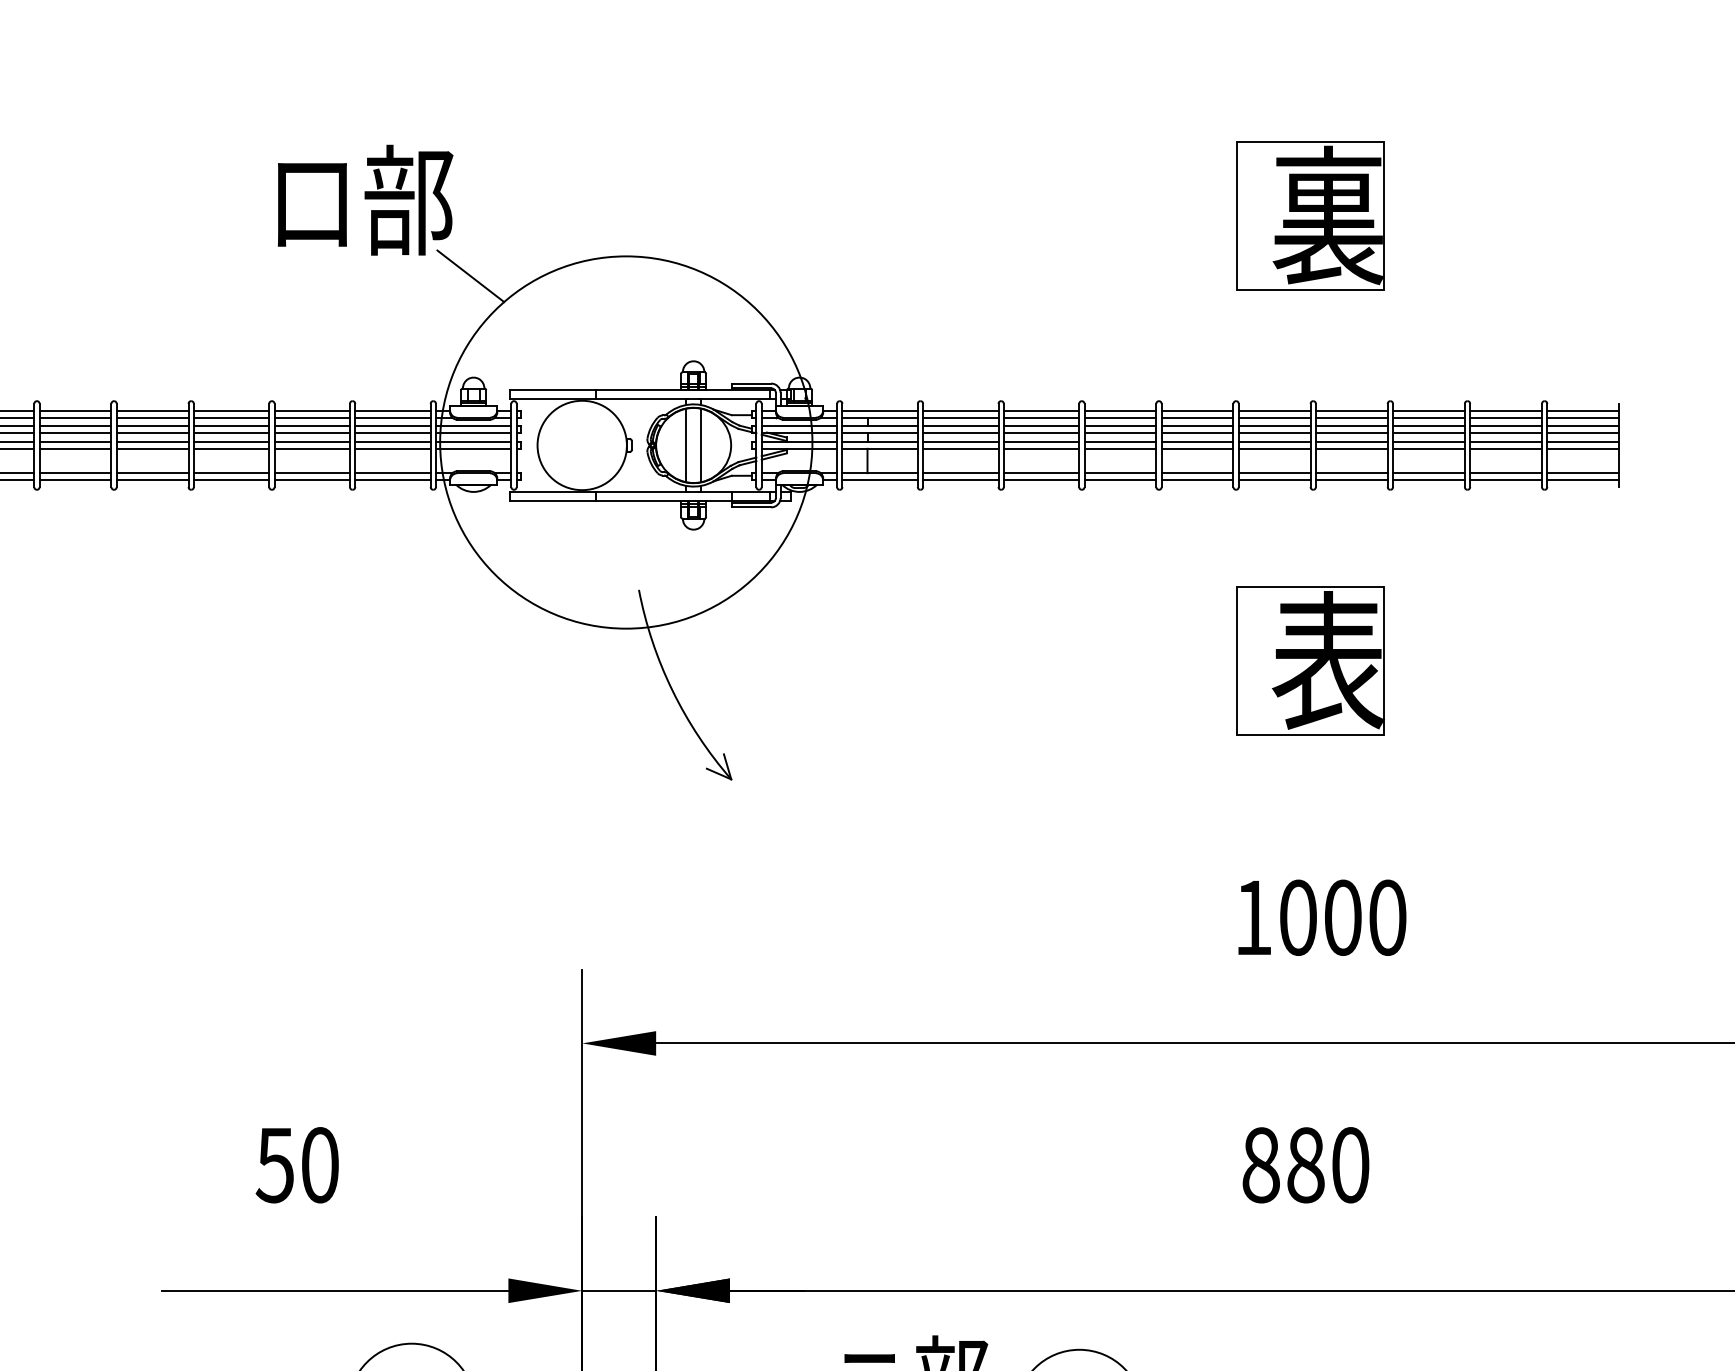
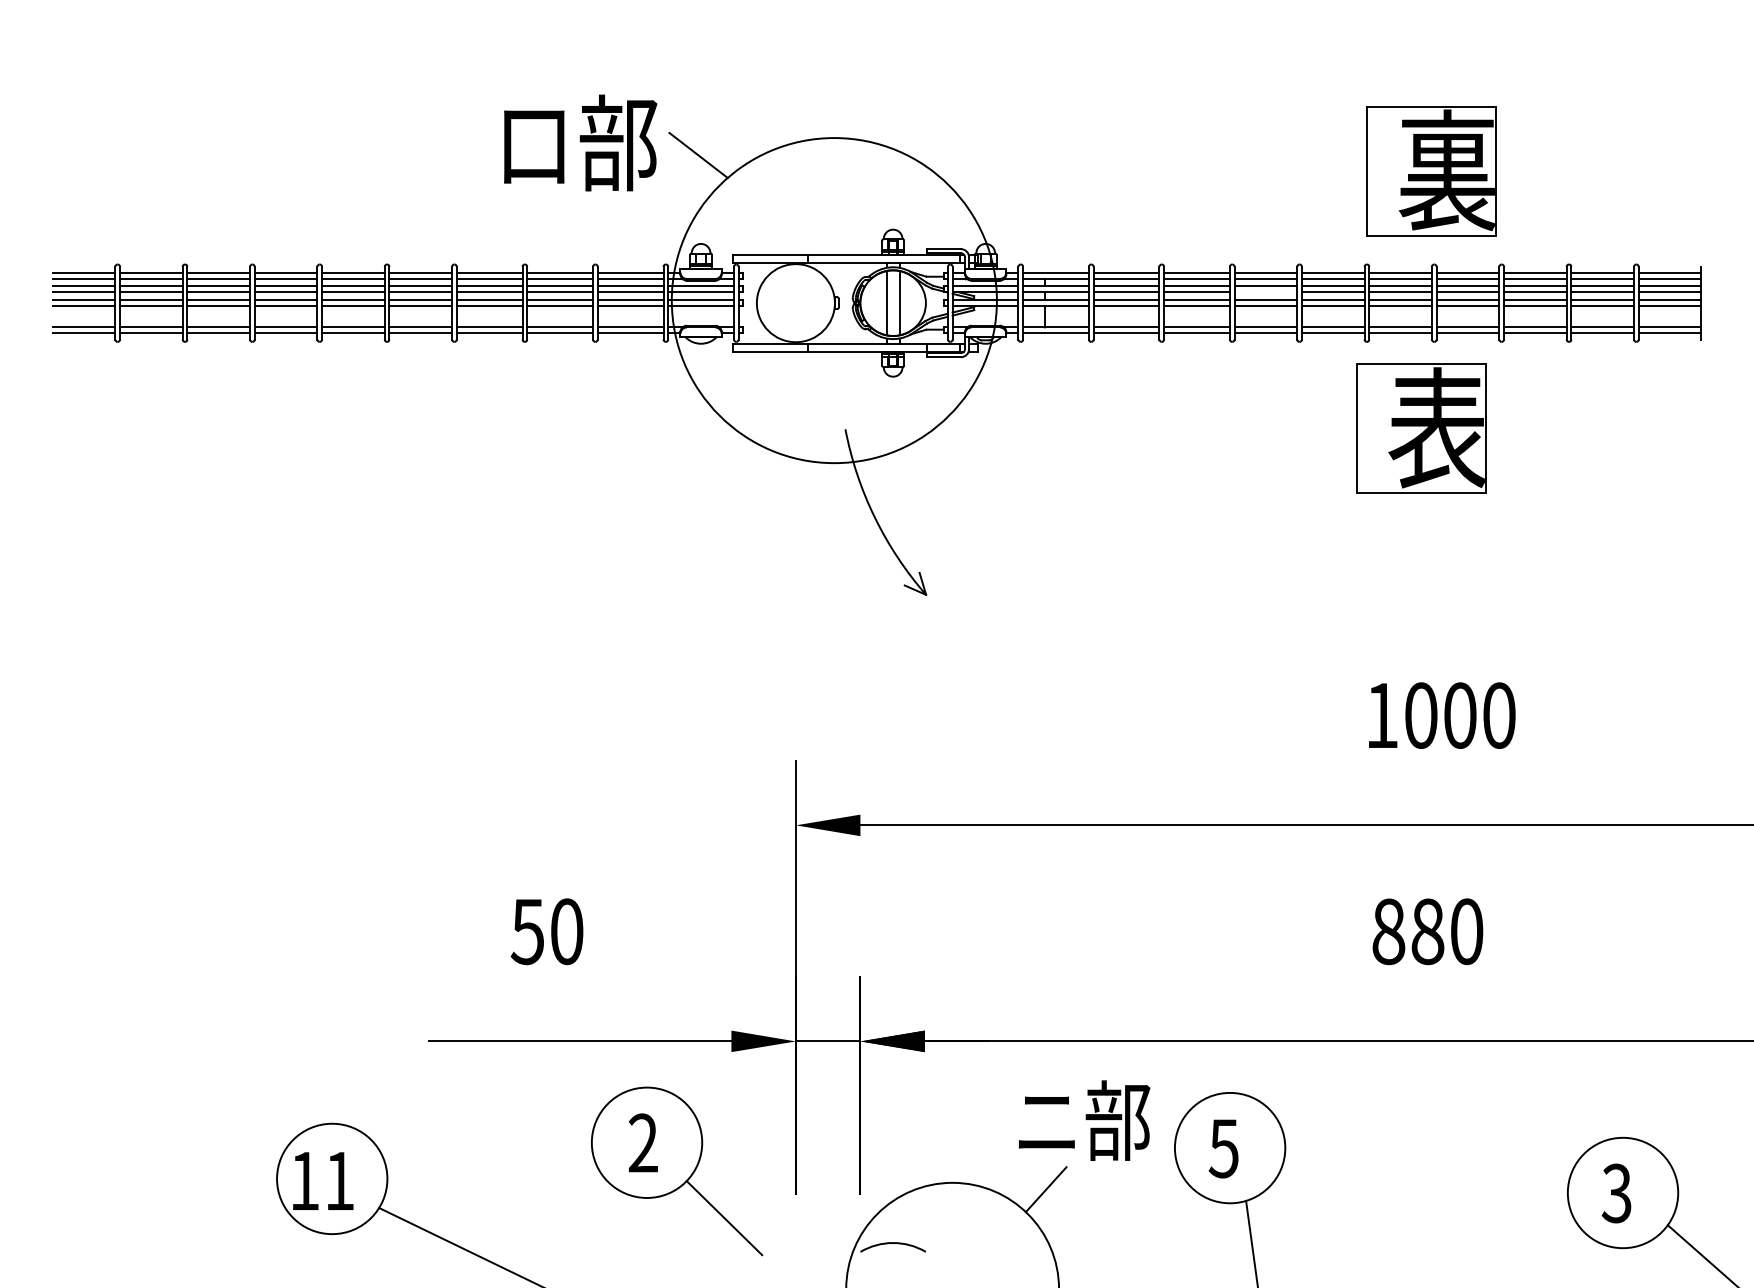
text: (365, 199) -> (580, 142), moved
part: (1310, 216) -> (1431, 171), moved
line: (1119, 432) -> (1265, 291), removed
part: (1310, 661) -> (1421, 428), moved

